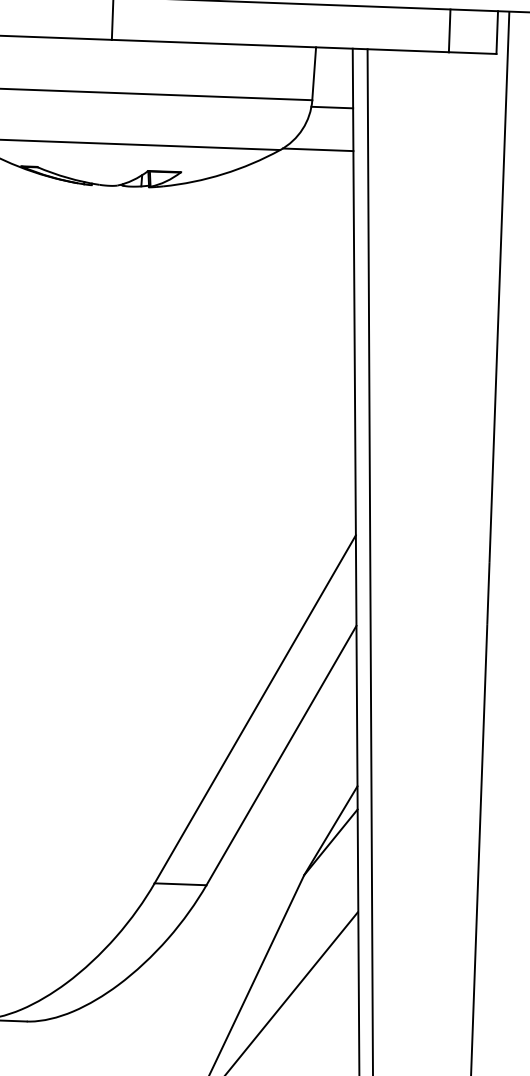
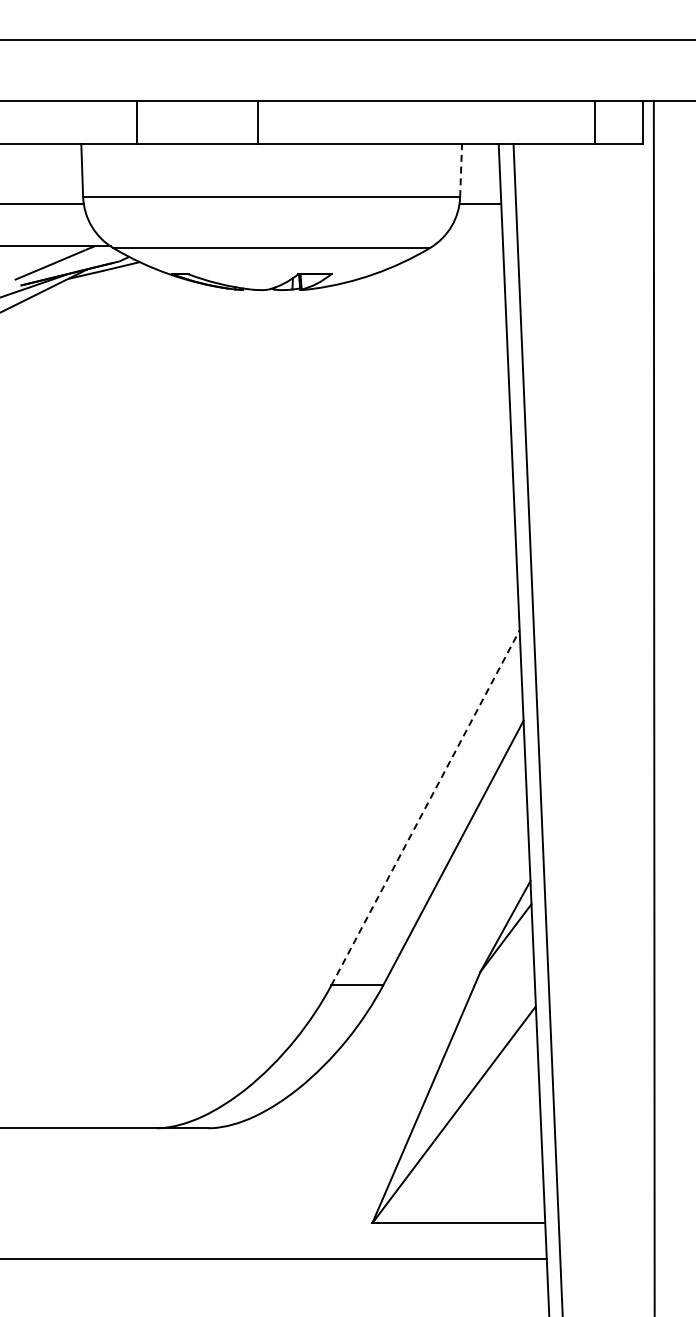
line: (314, 73) -> (461, 170), solid -> dashed
line: (317, 149) -> (467, 246), removed
line: (255, 708) -> (425, 807), solid -> dashed

